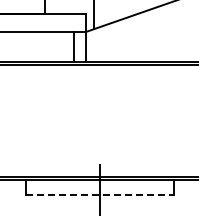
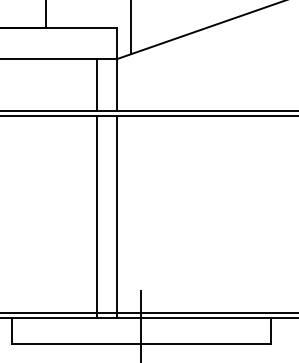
line: (74, 122) -> (96, 217), added
line: (86, 122) -> (117, 217), added
line: (100, 194) -> (142, 342), dashed -> solid

